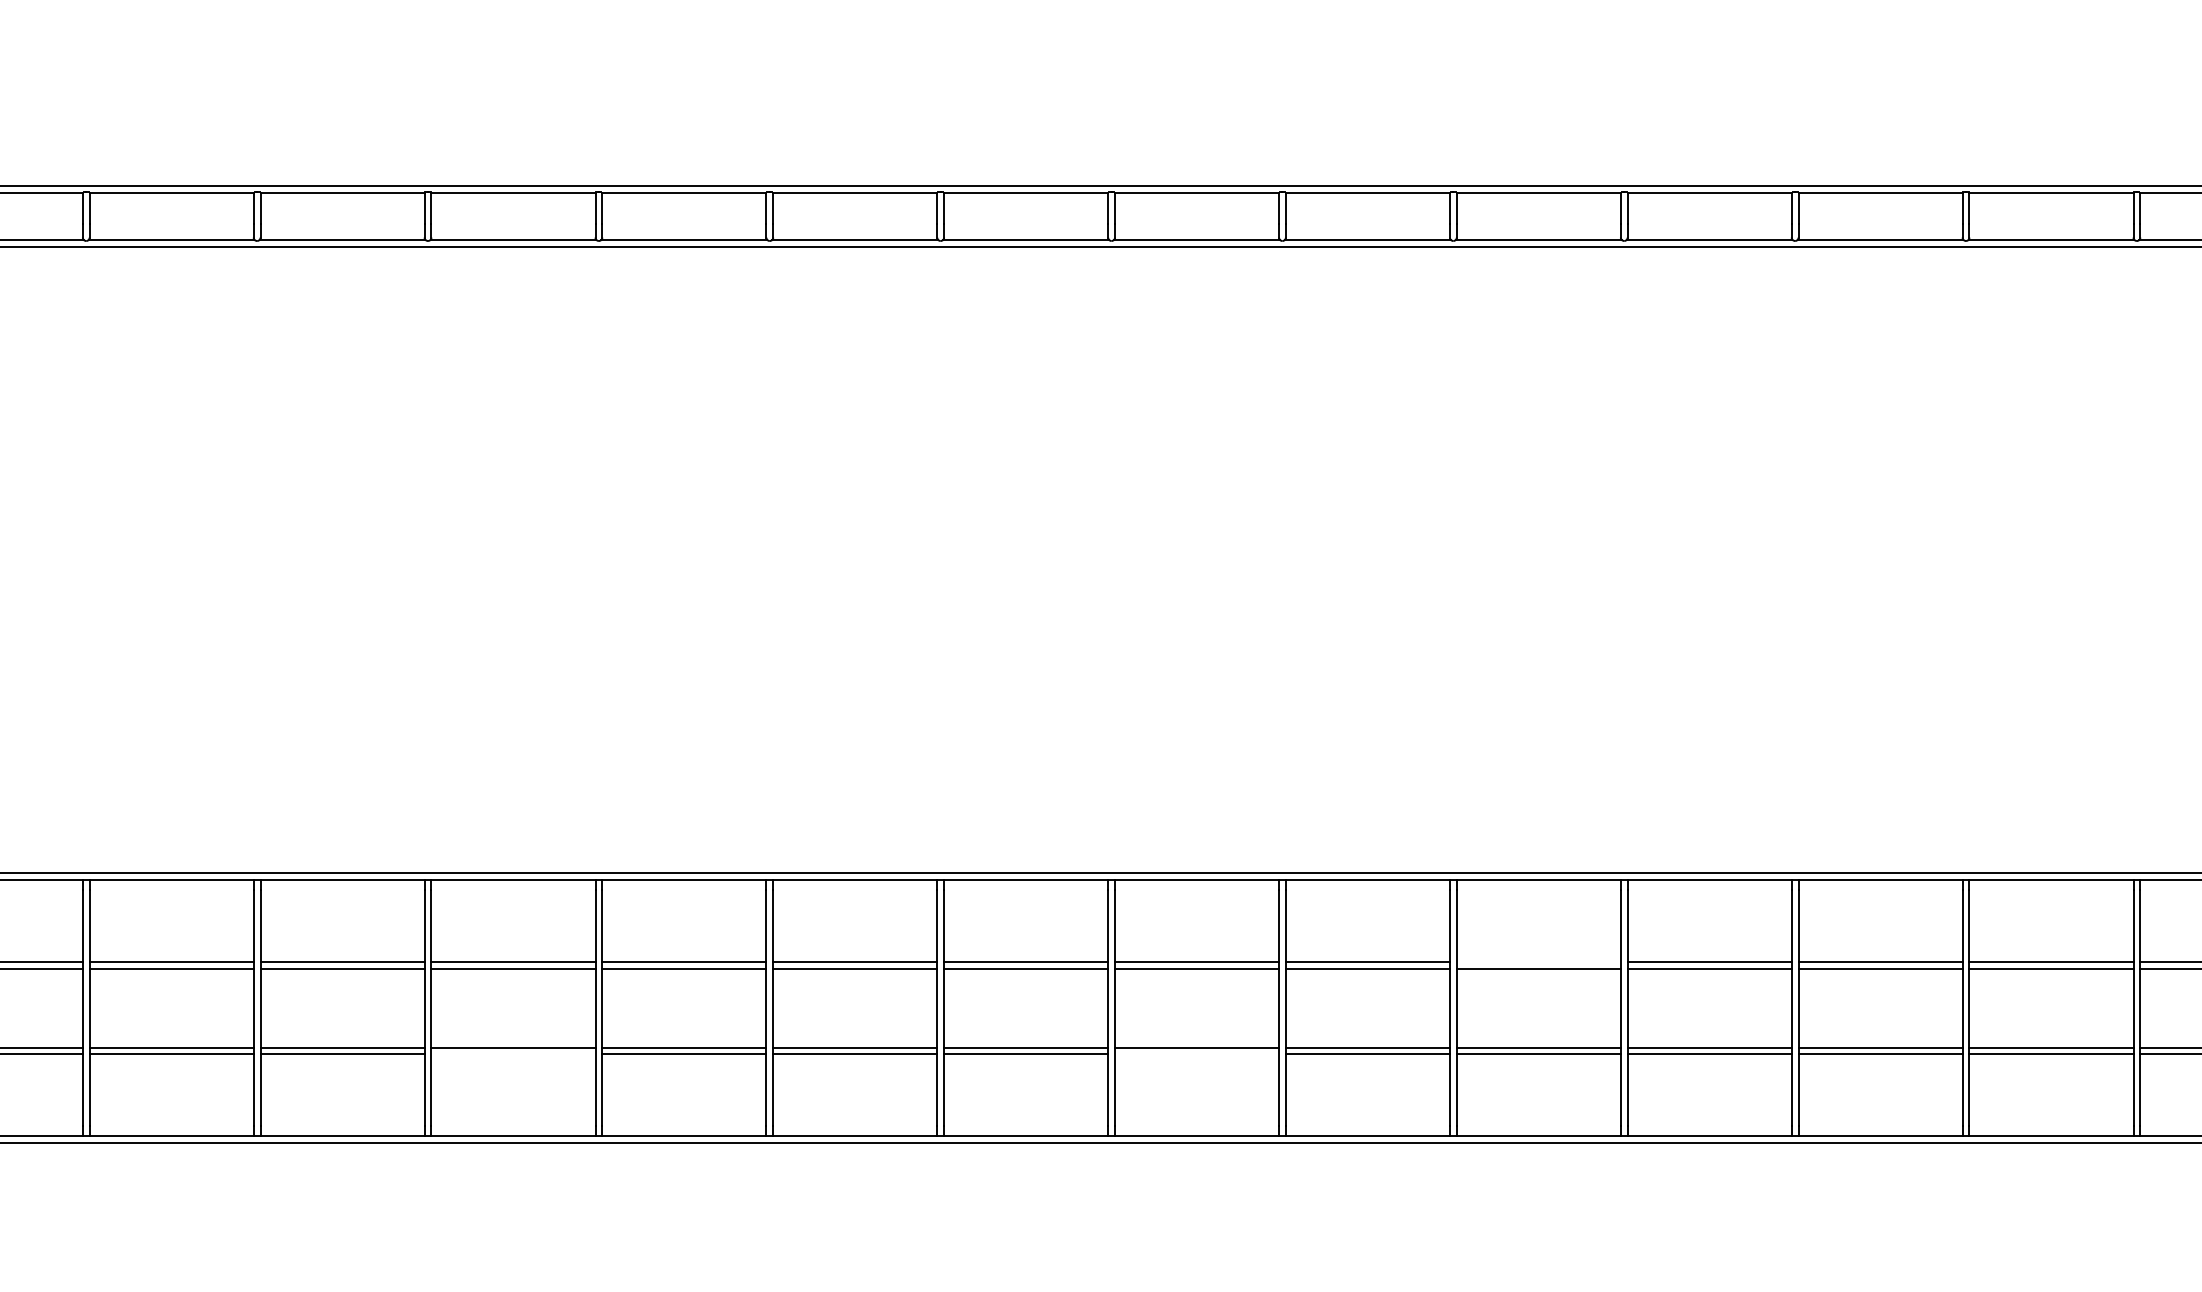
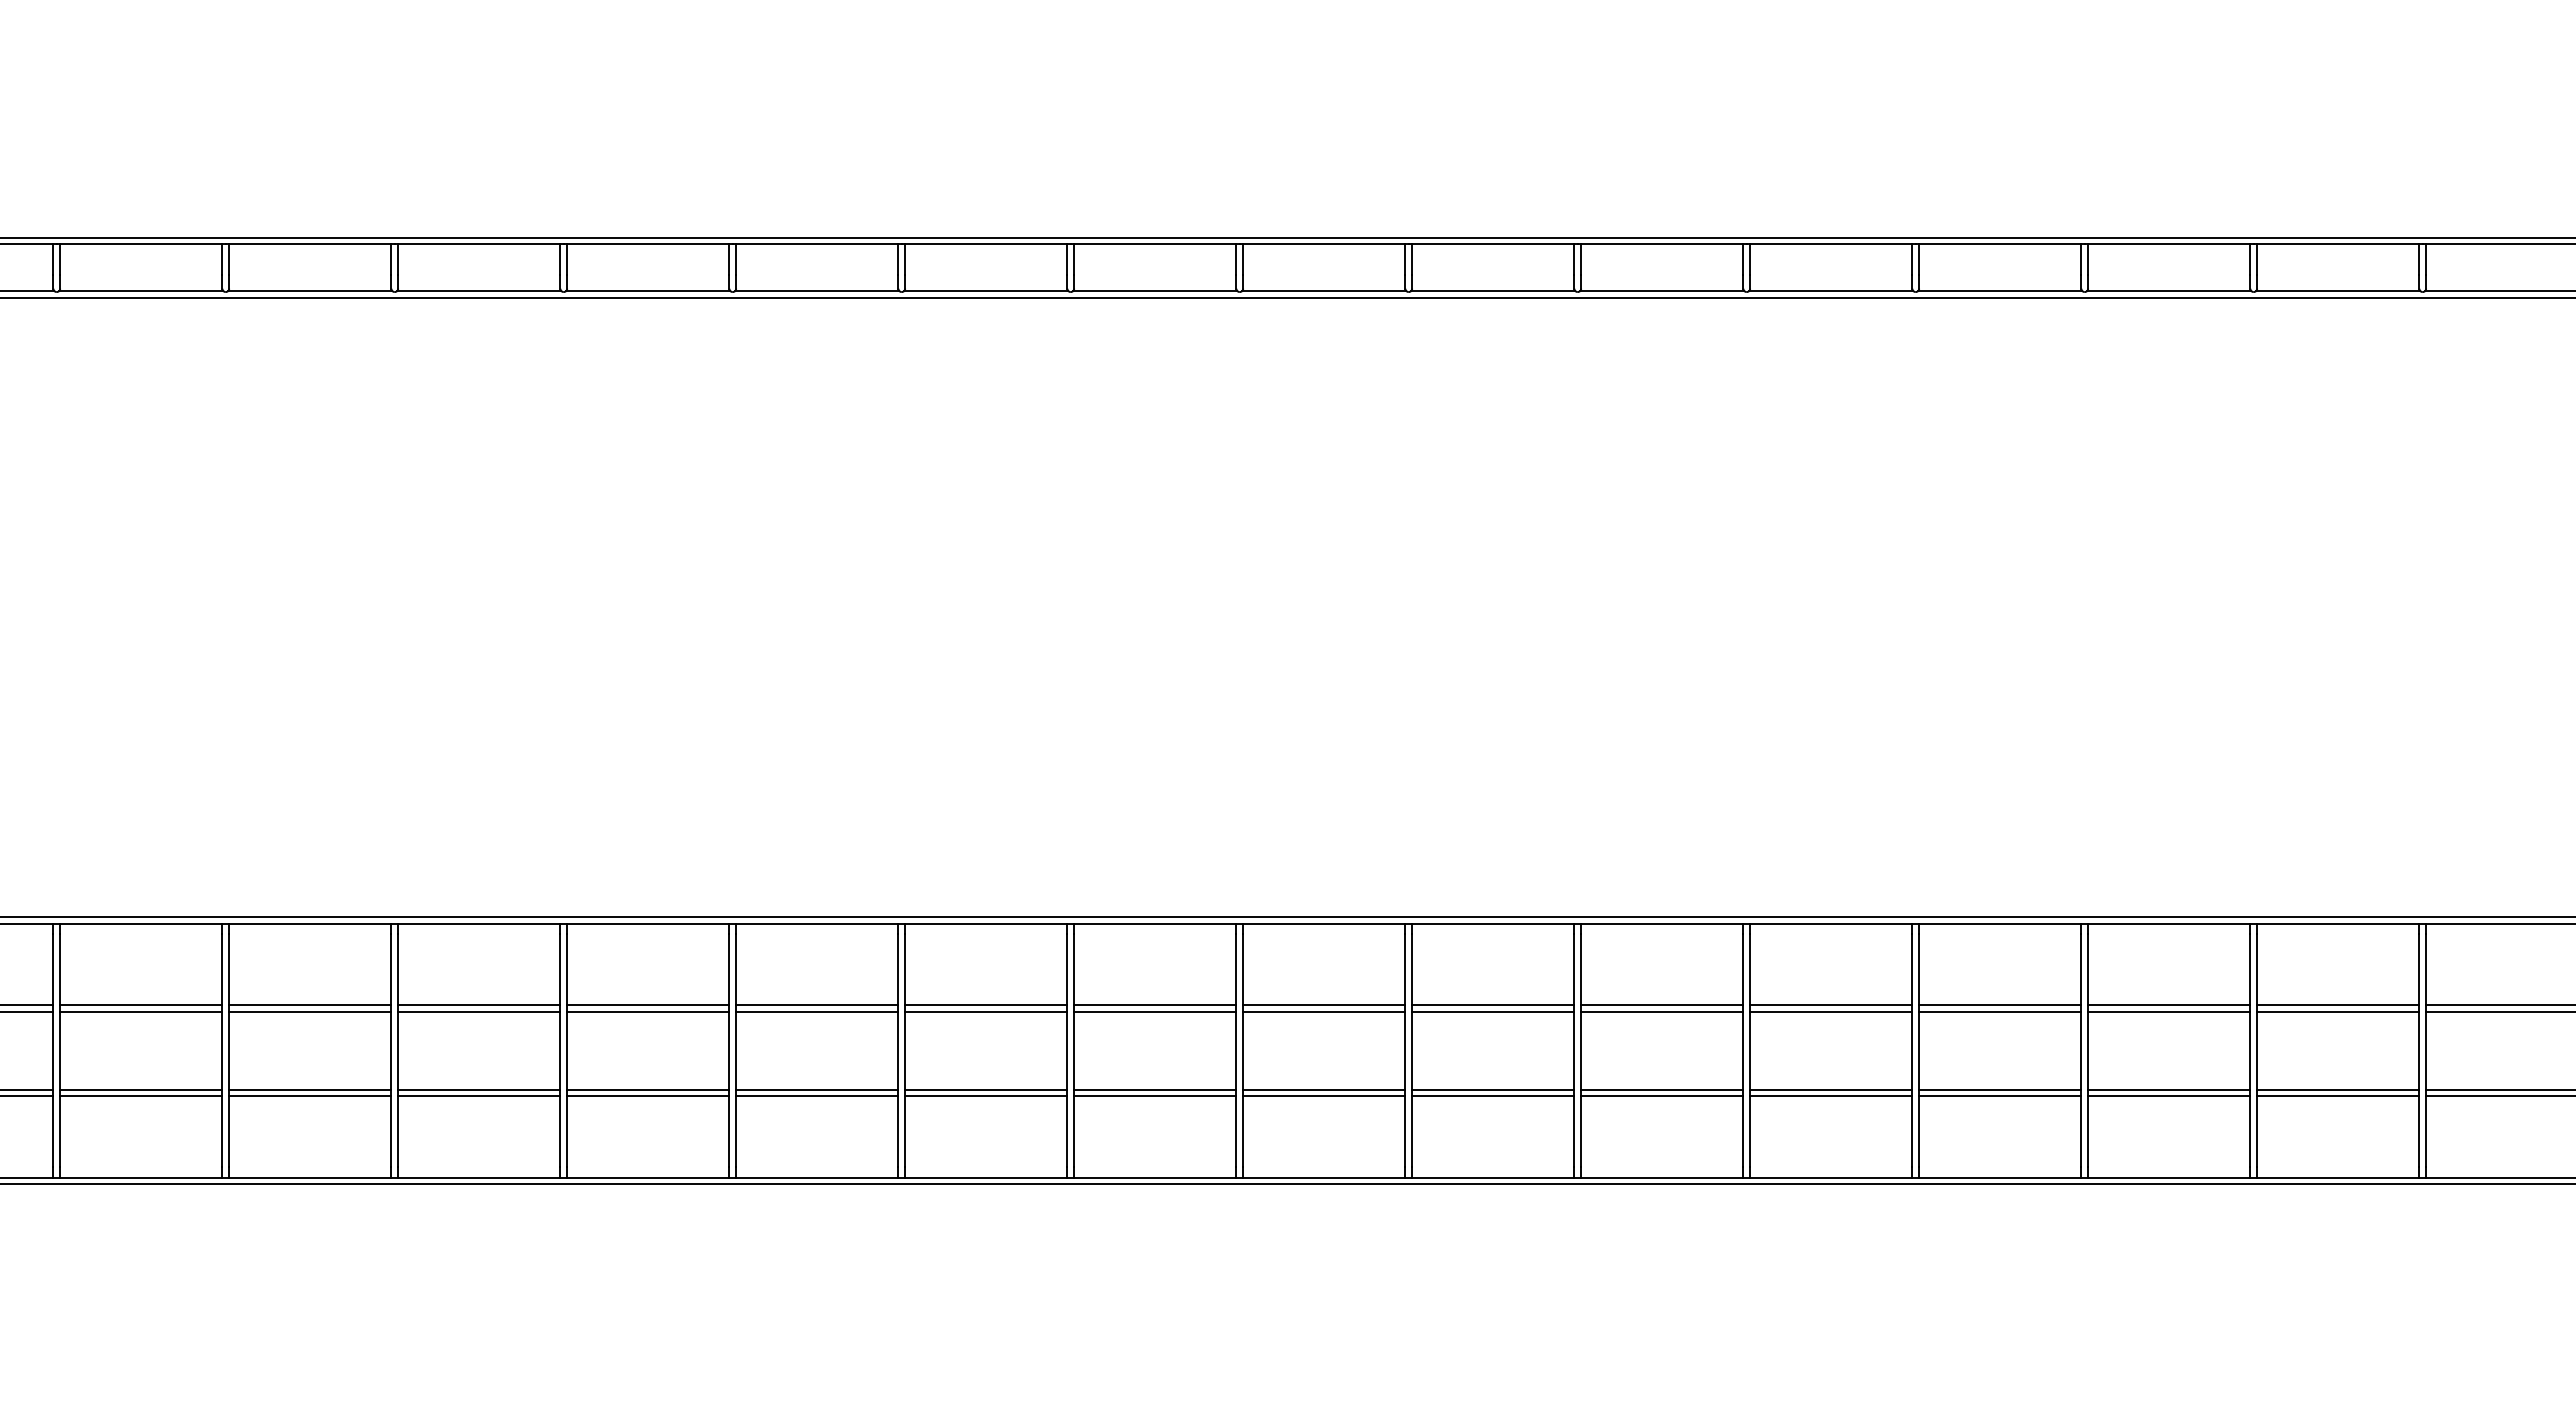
line: (1539, 962) -> (1493, 1005), added
line: (513, 1054) -> (479, 1096), added
line: (1197, 1054) -> (1155, 1096), added

